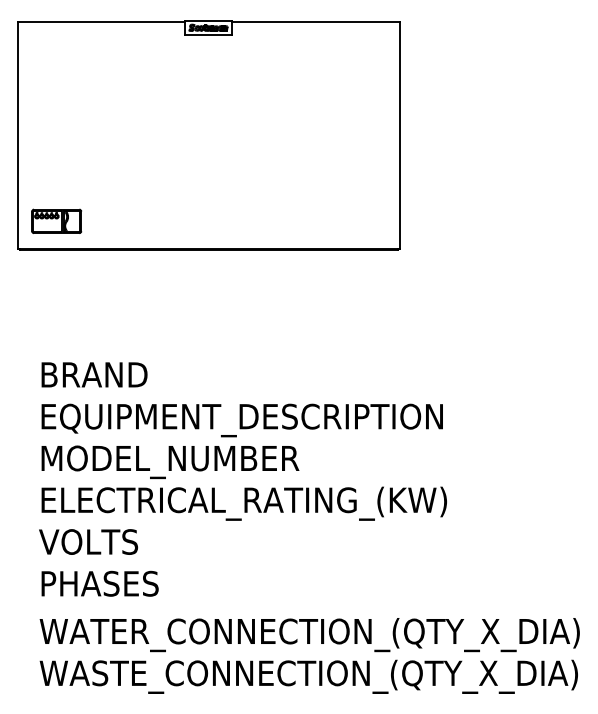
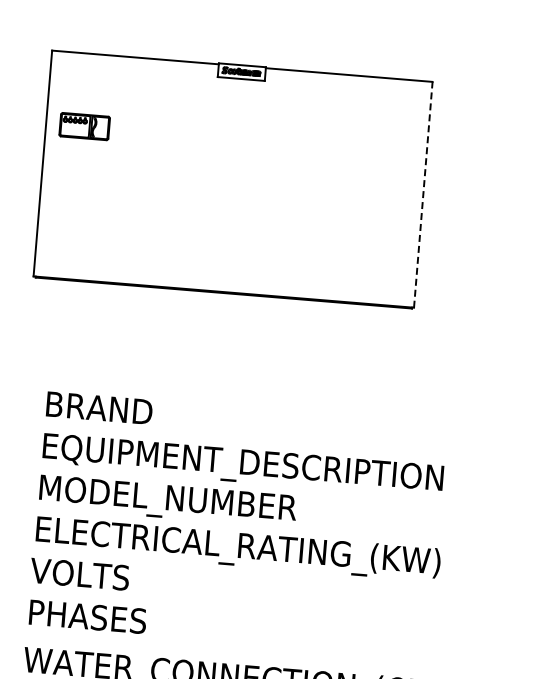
line: (399, 135) -> (423, 194), solid -> dashed
part: (56, 220) -> (84, 125), moved

